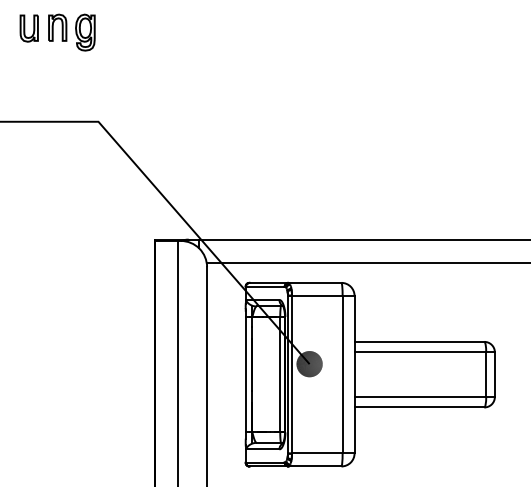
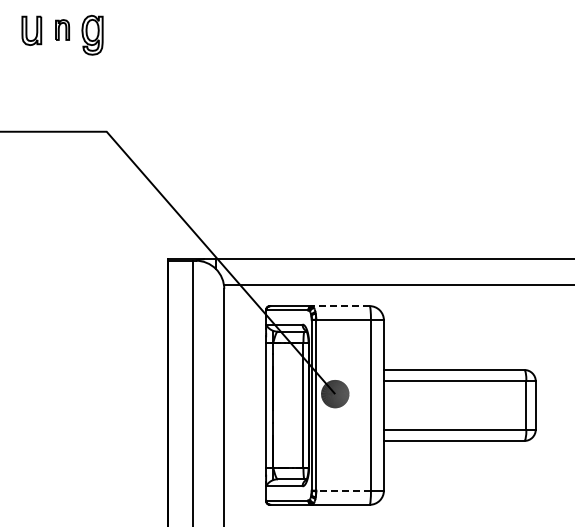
part: (57, 27) -> (62, 29), size x0.7
line: (314, 283) -> (340, 306), solid -> dashed
line: (317, 453) -> (343, 490), solid -> dashed

